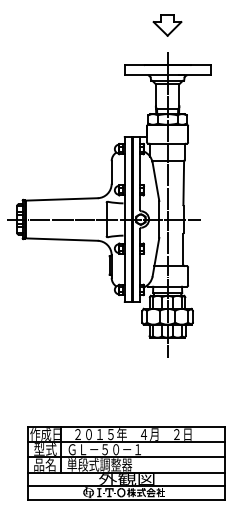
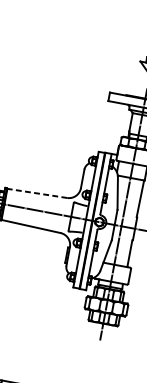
line: (61, 199) -> (37, 193), solid -> dashed

